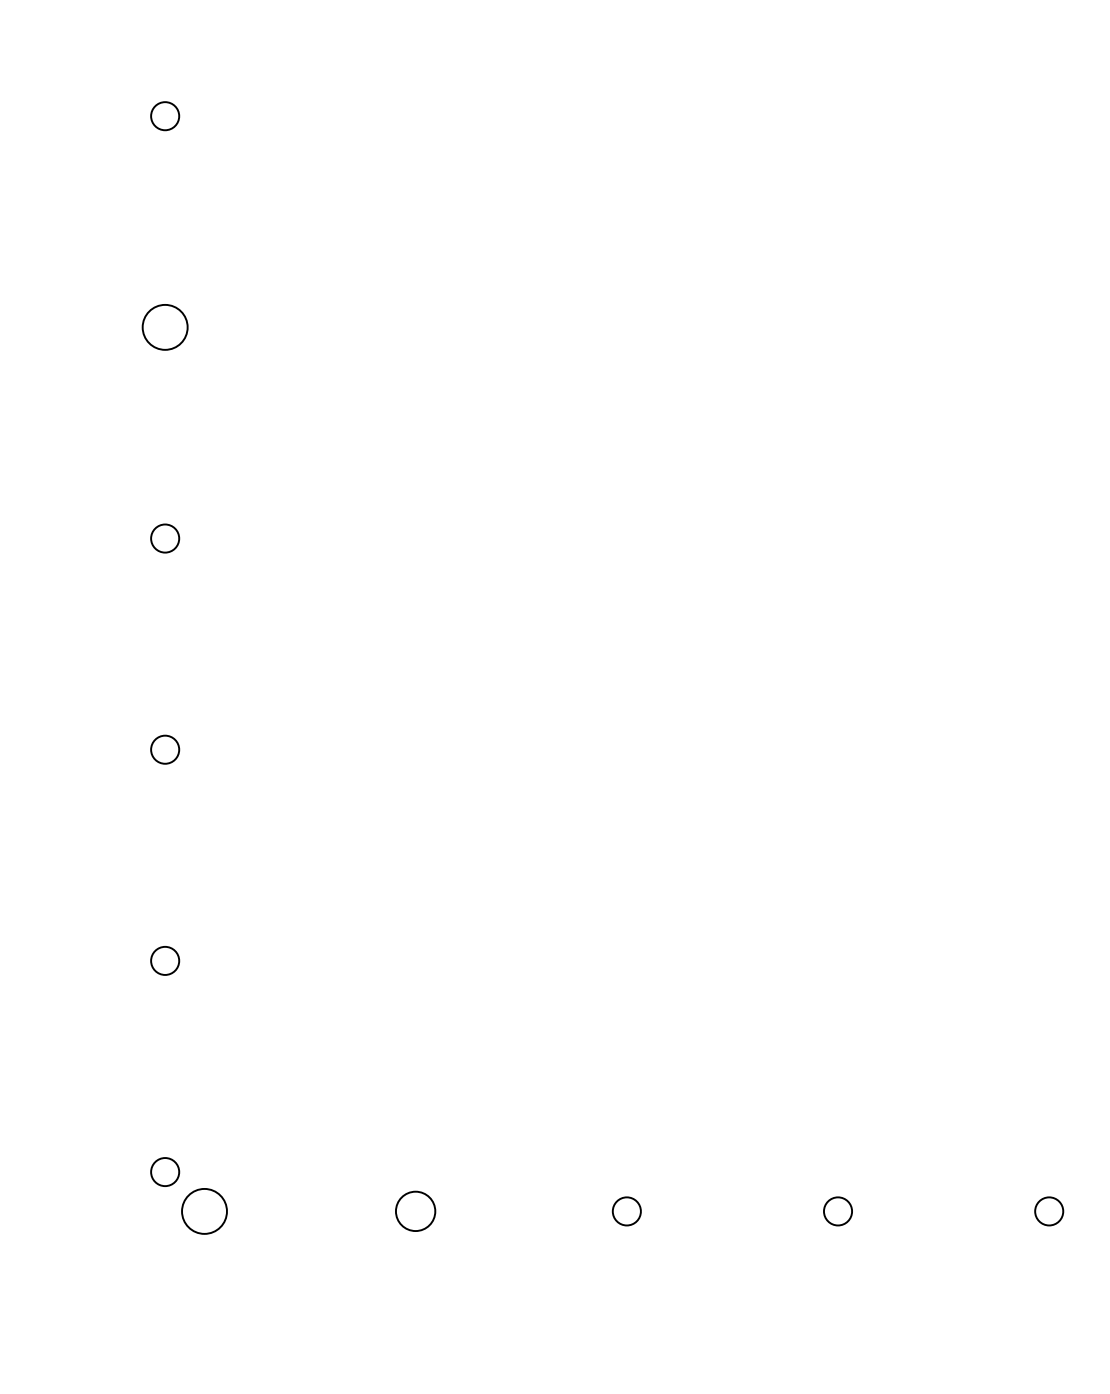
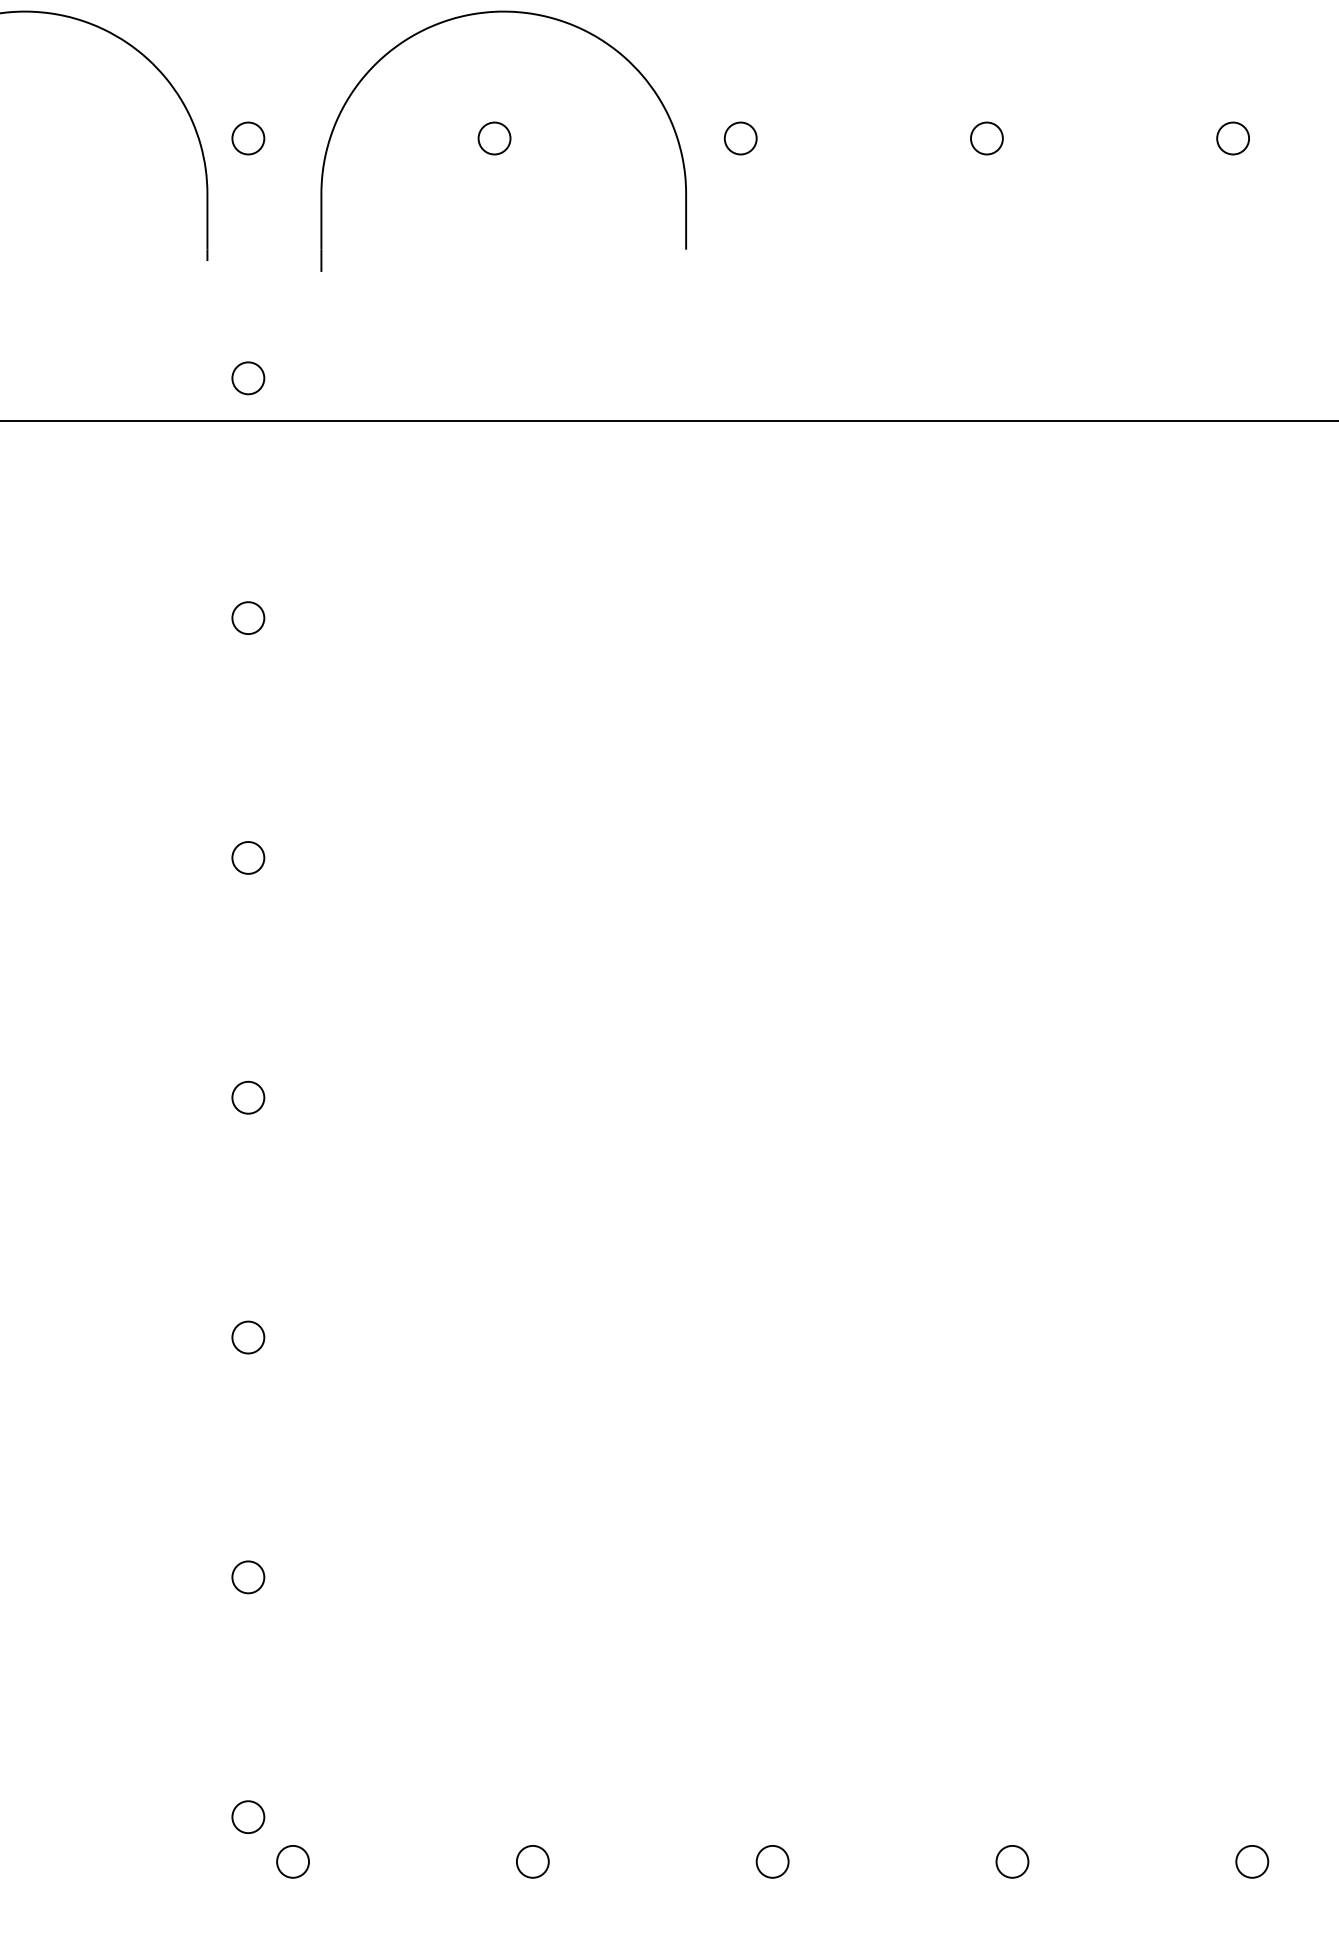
circle: (165, 326) -> (248, 857), size x0.62
circle: (204, 1211) -> (293, 1861), size x0.62
circle: (415, 1211) -> (532, 1861), size x0.71

